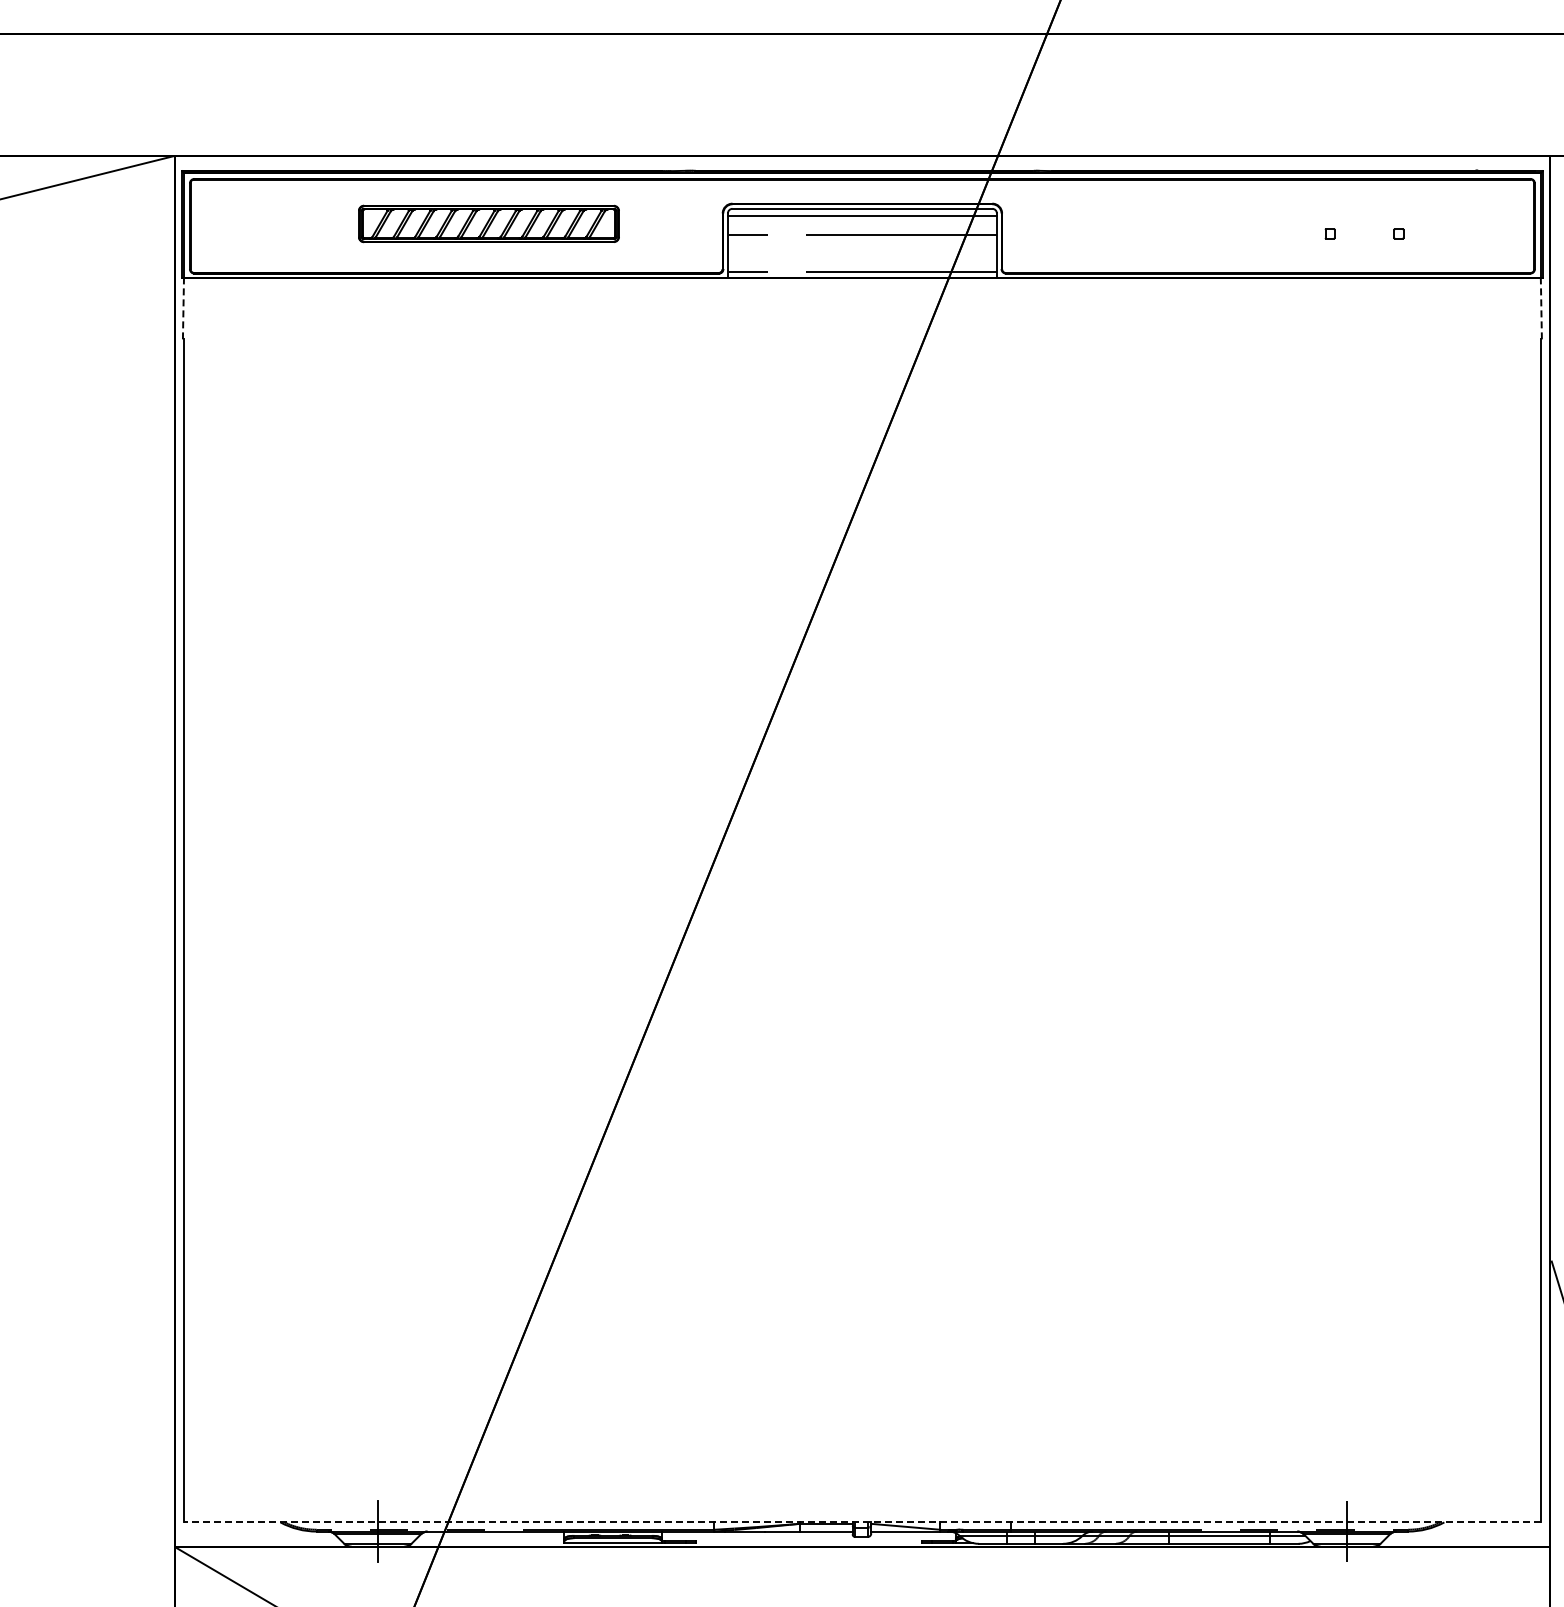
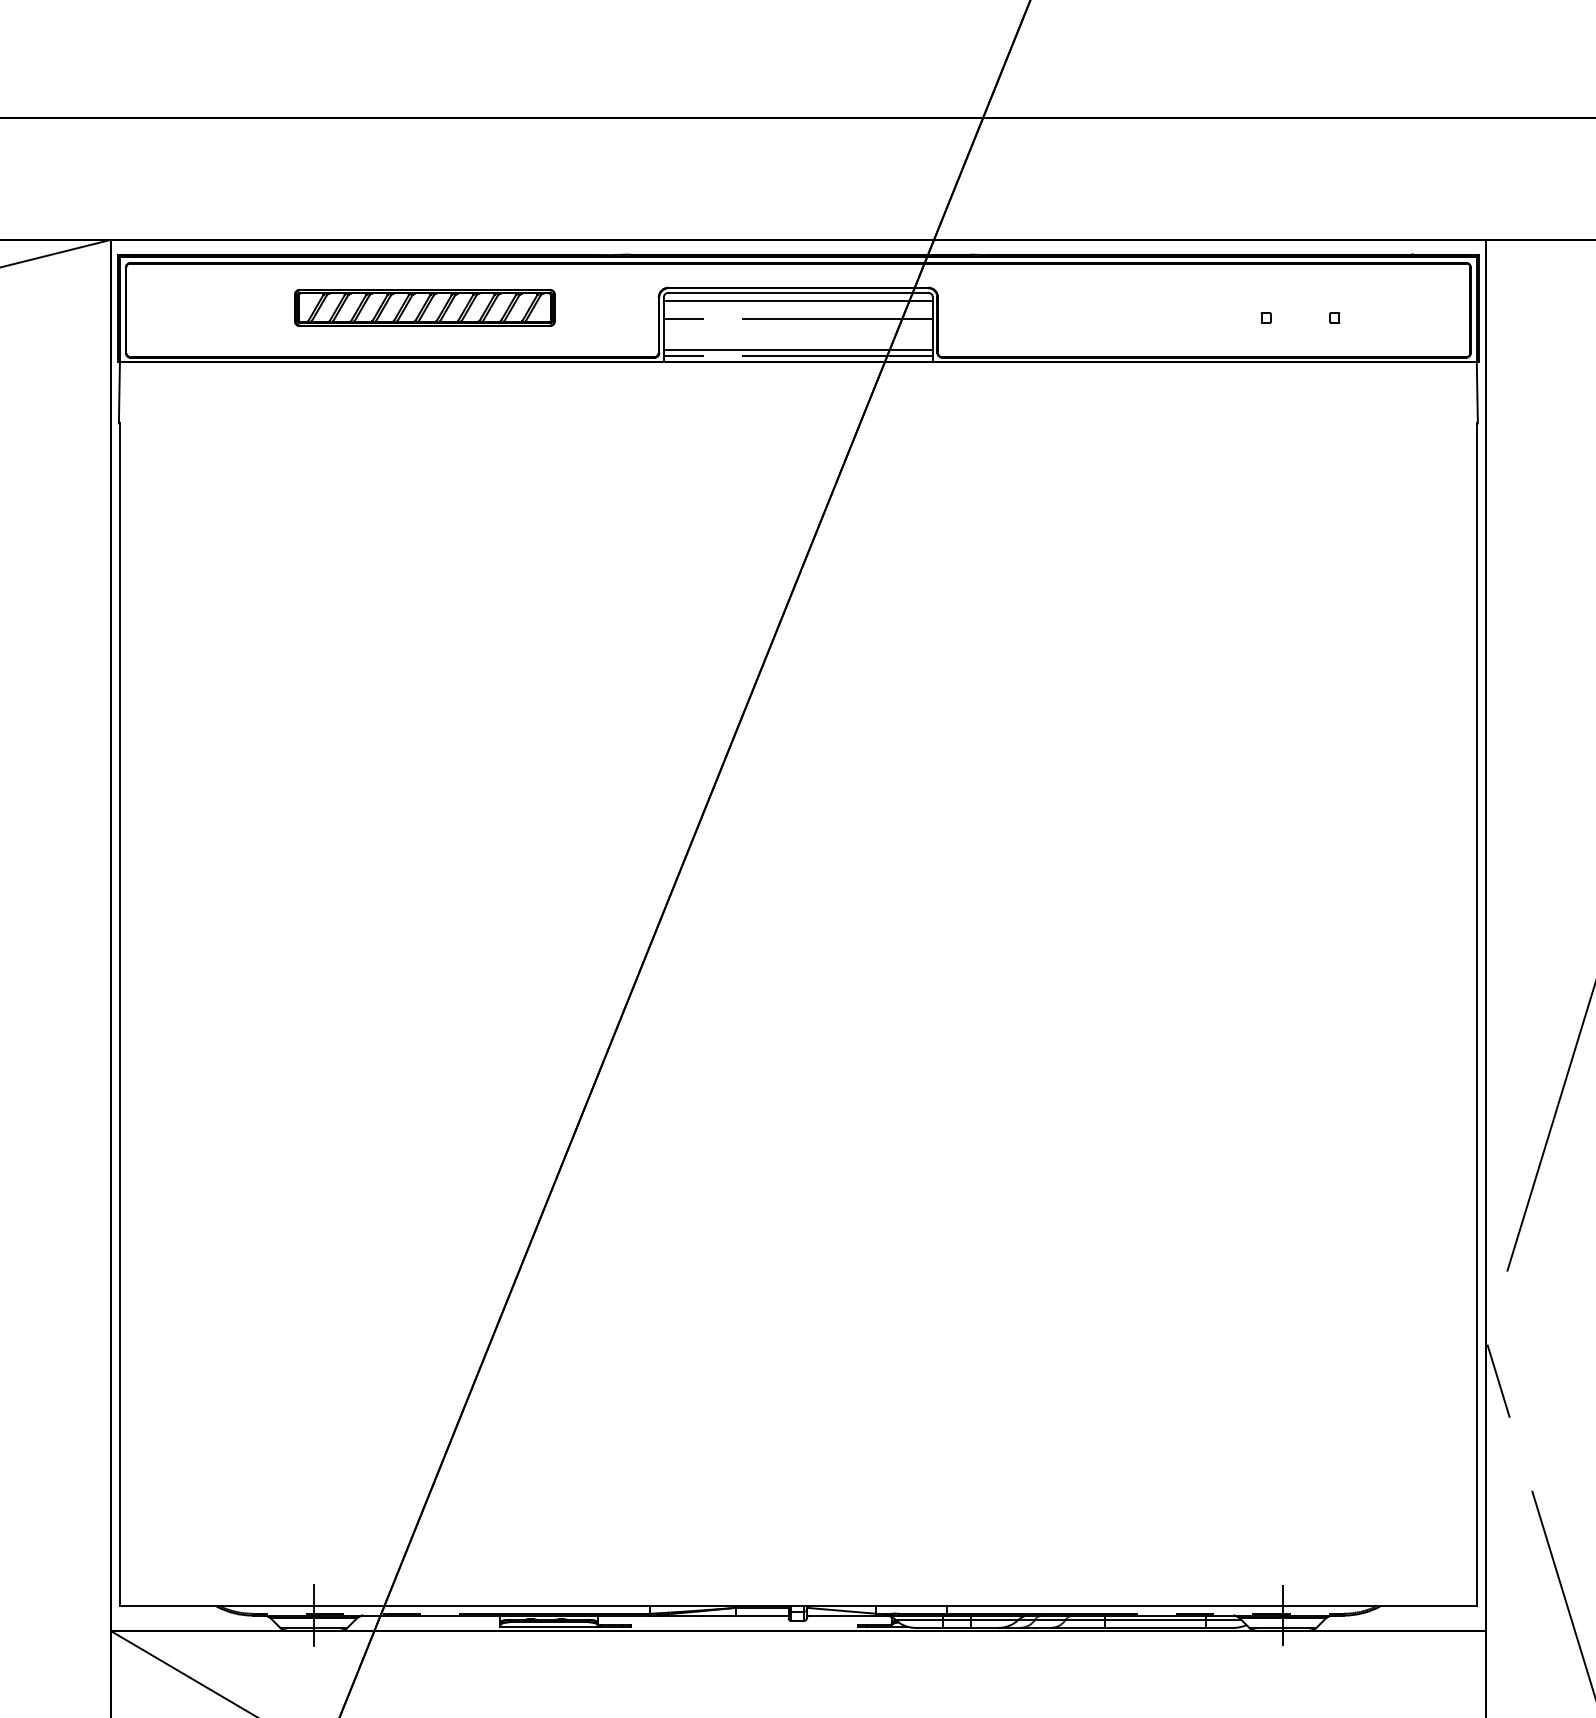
line: (861, 266) -> (797, 350), added
line: (183, 308) -> (119, 392), dashed -> solid
line: (1541, 308) -> (1477, 392), dashed -> solid
line: (862, 1522) -> (798, 1606), dashed -> solid

